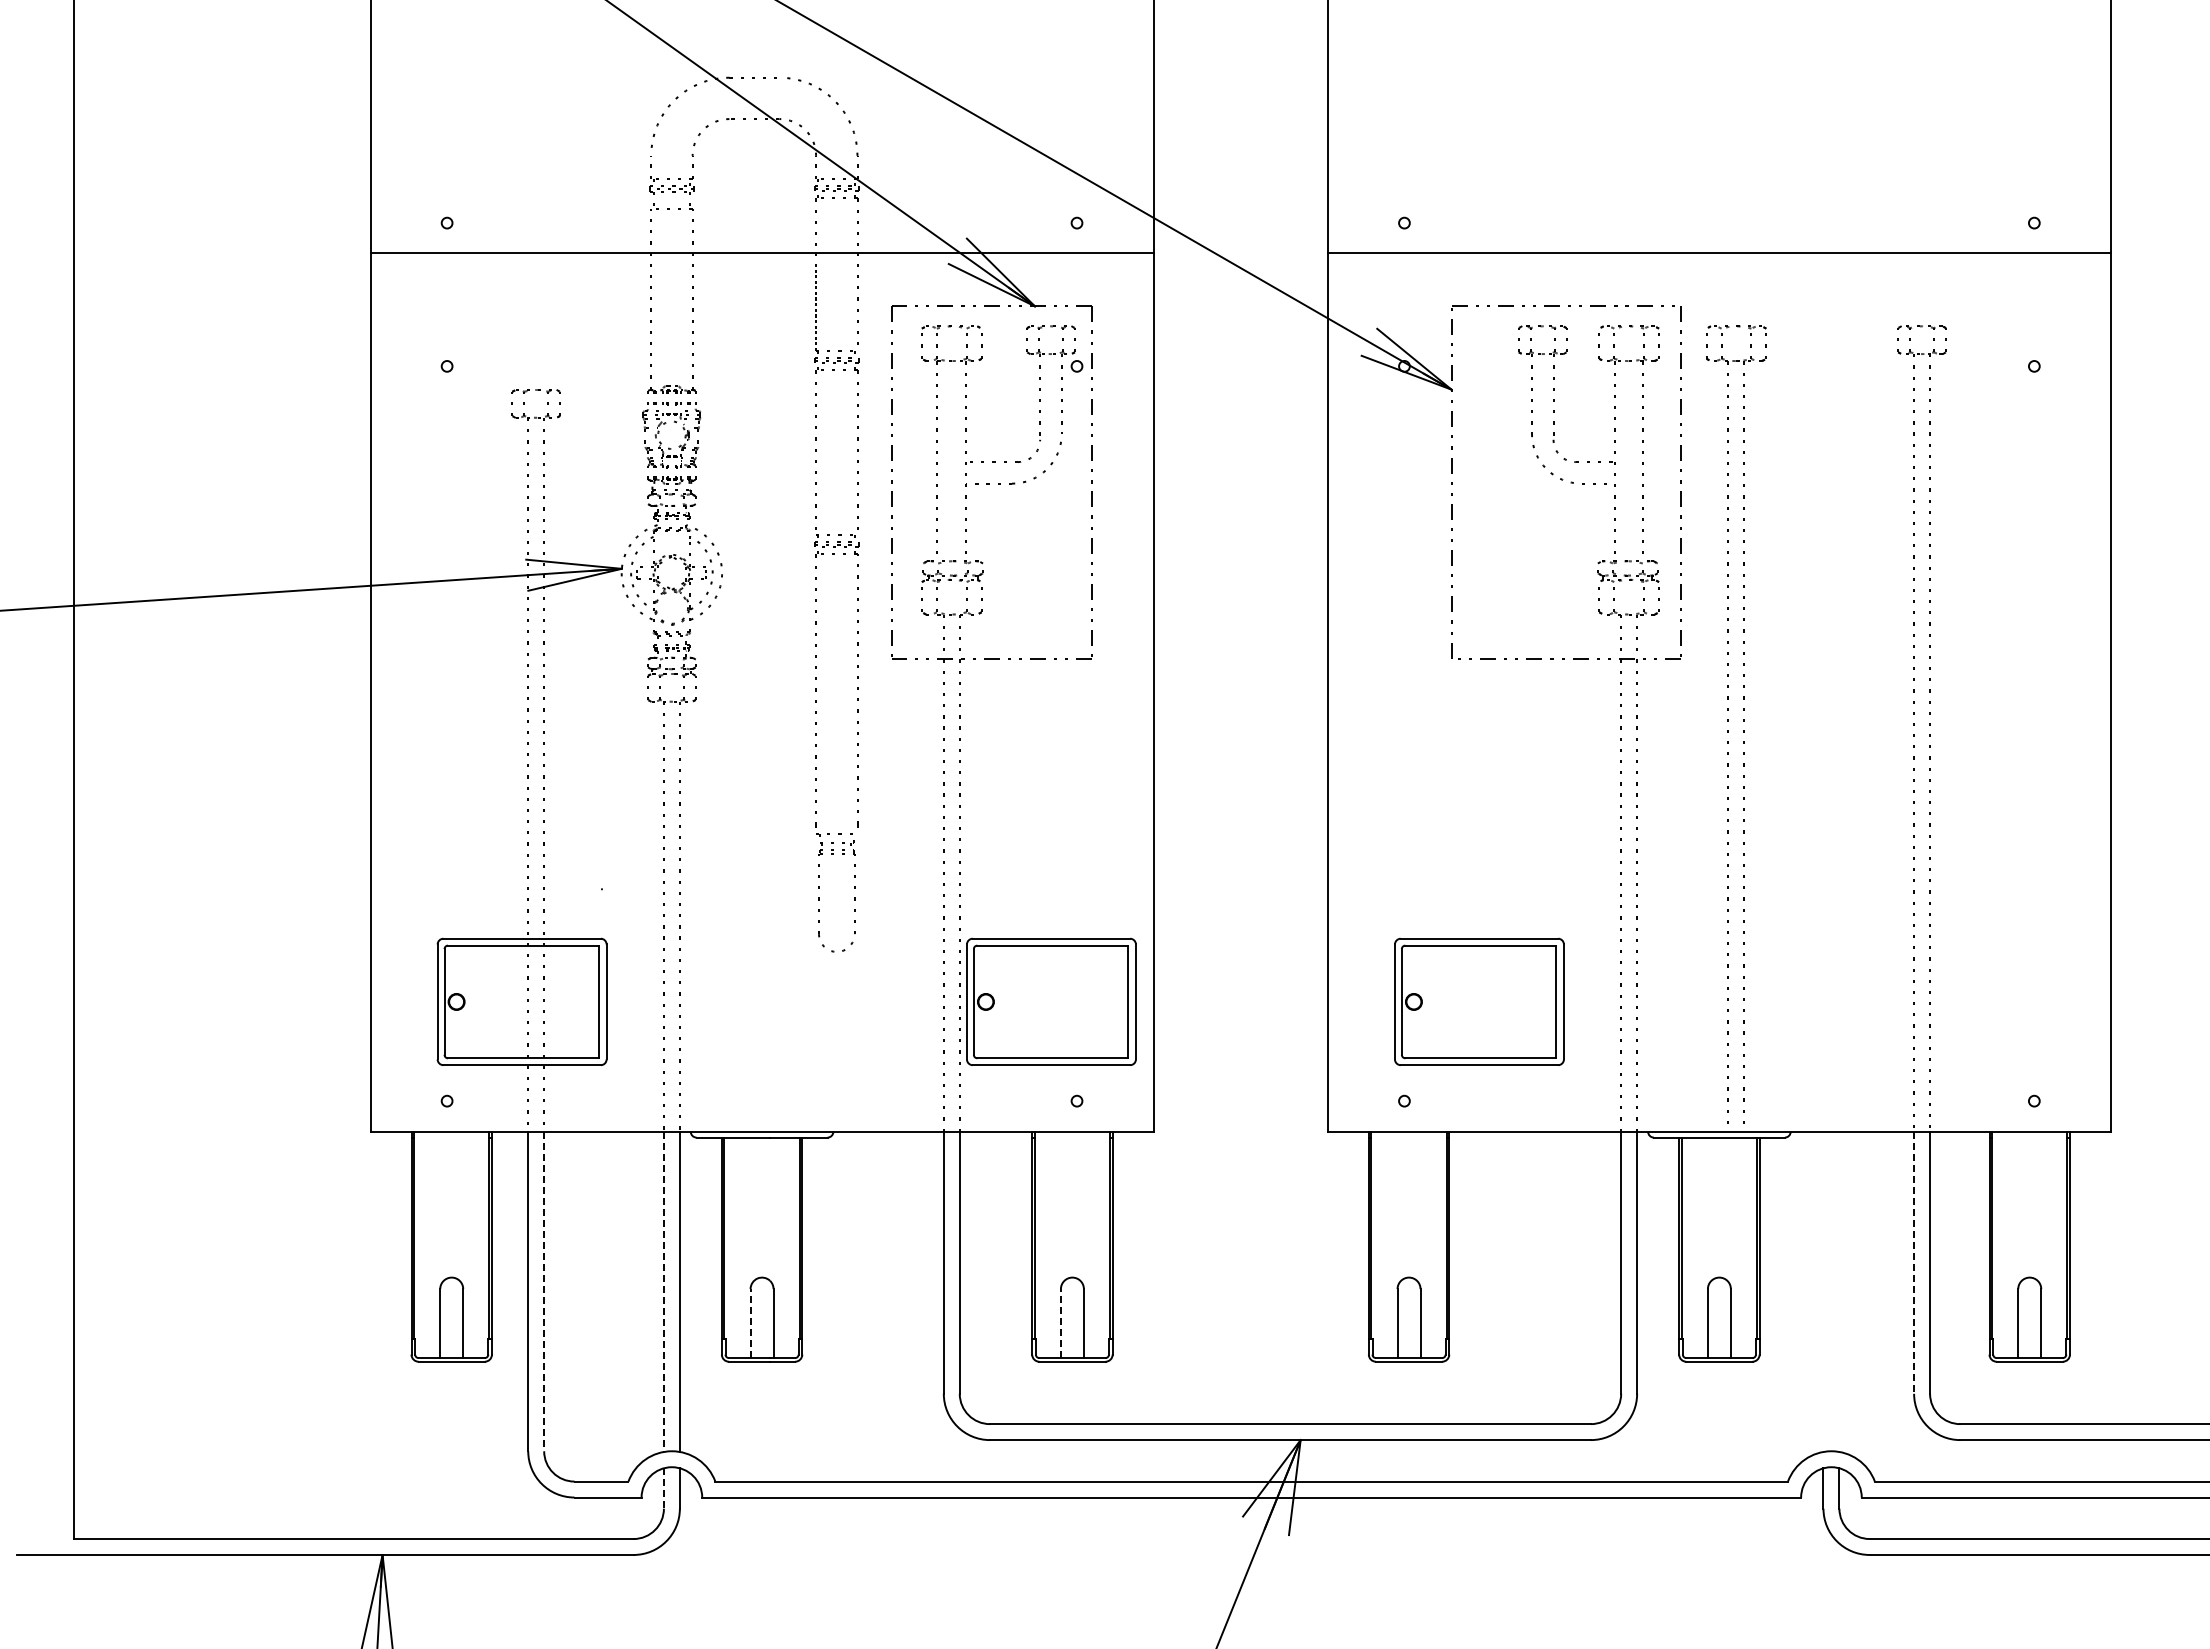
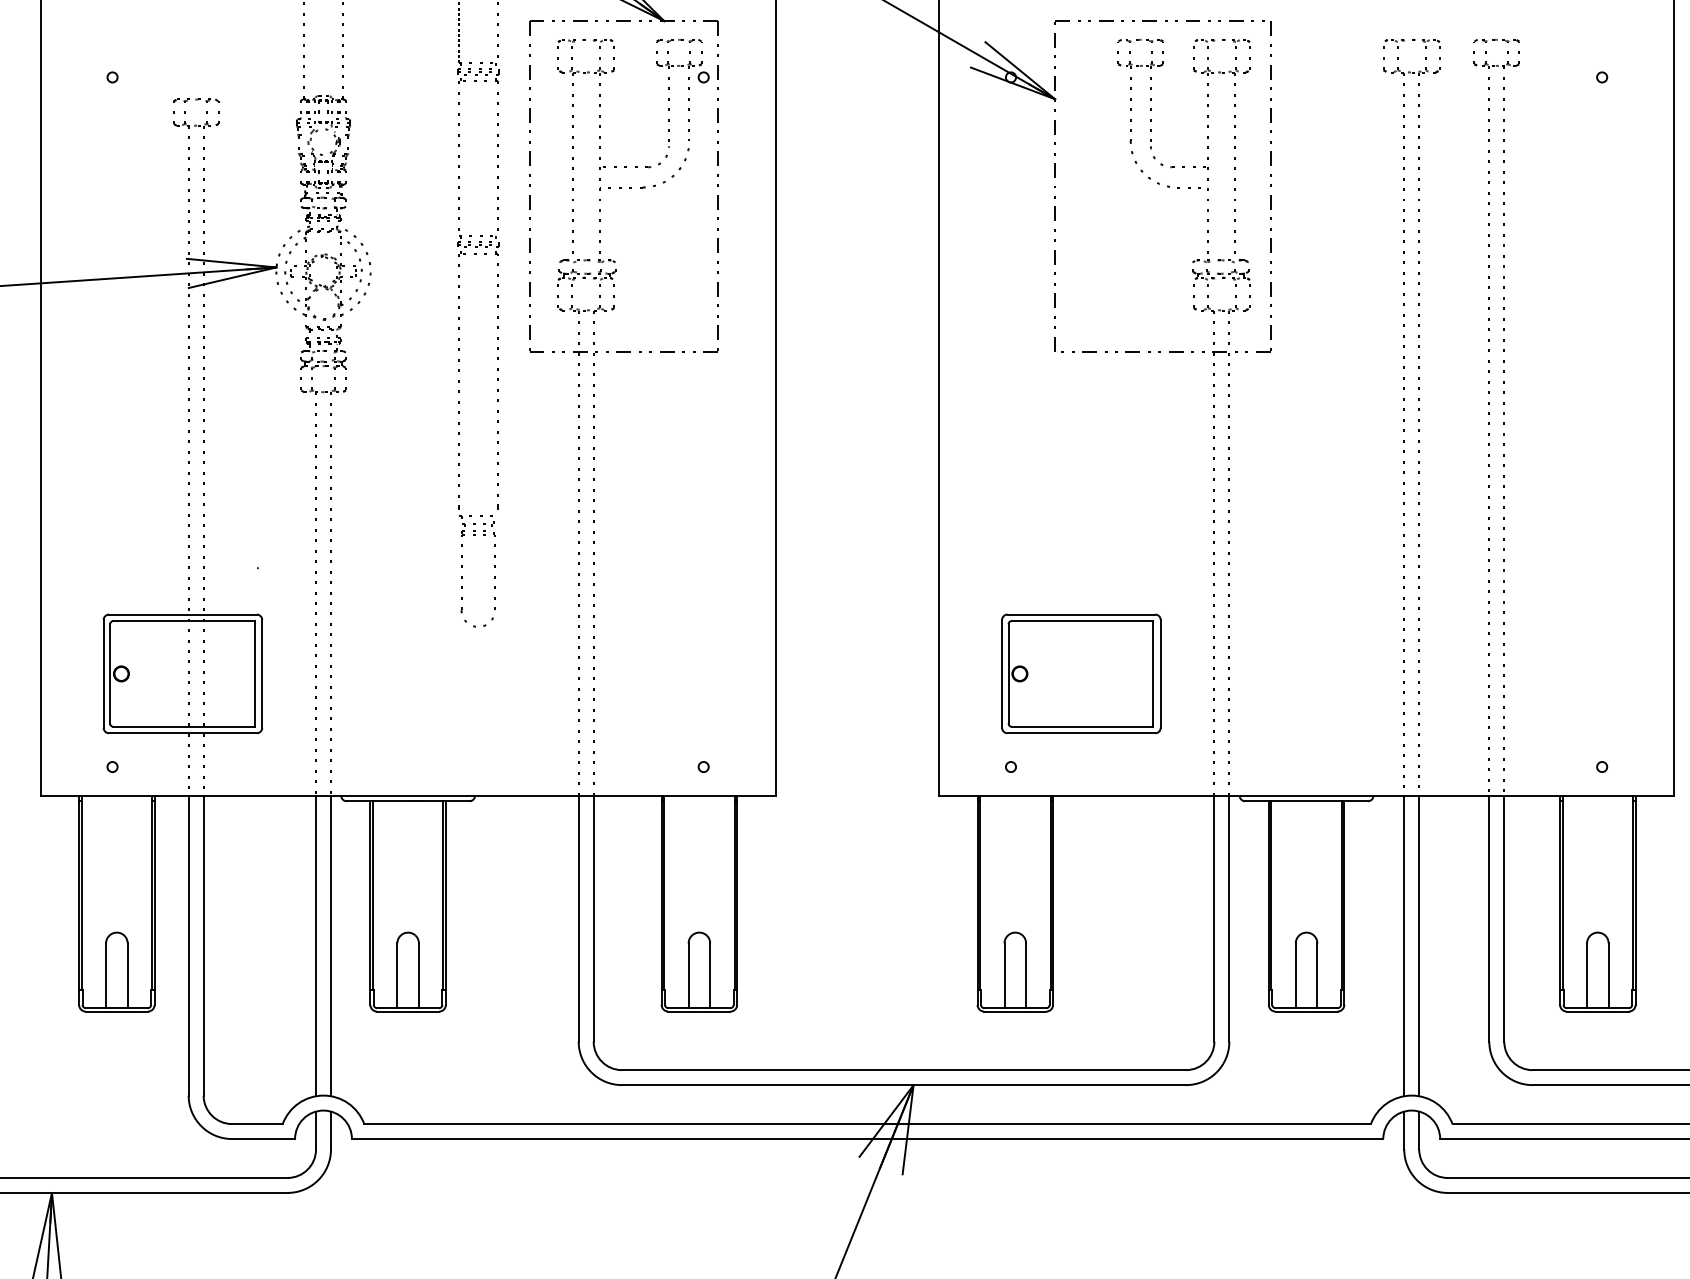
part: (1743, 721) -> (1418, 410), moved
part: (1051, 1001) -> (679, 673), removed
line: (1914, 1262) -> (1489, 918), dashed -> solid
line: (544, 1291) -> (203, 945), dashed -> solid
line: (1823, 1291) -> (1404, 945), added
line: (1839, 1291) -> (1419, 945), added
line: (663, 1292) -> (315, 946), dashed -> solid
line: (750, 1323) -> (397, 975), dashed -> solid
line: (1060, 1323) -> (688, 975), dashed -> solid
line: (663, 1488) -> (315, 1130), dashed -> solid

